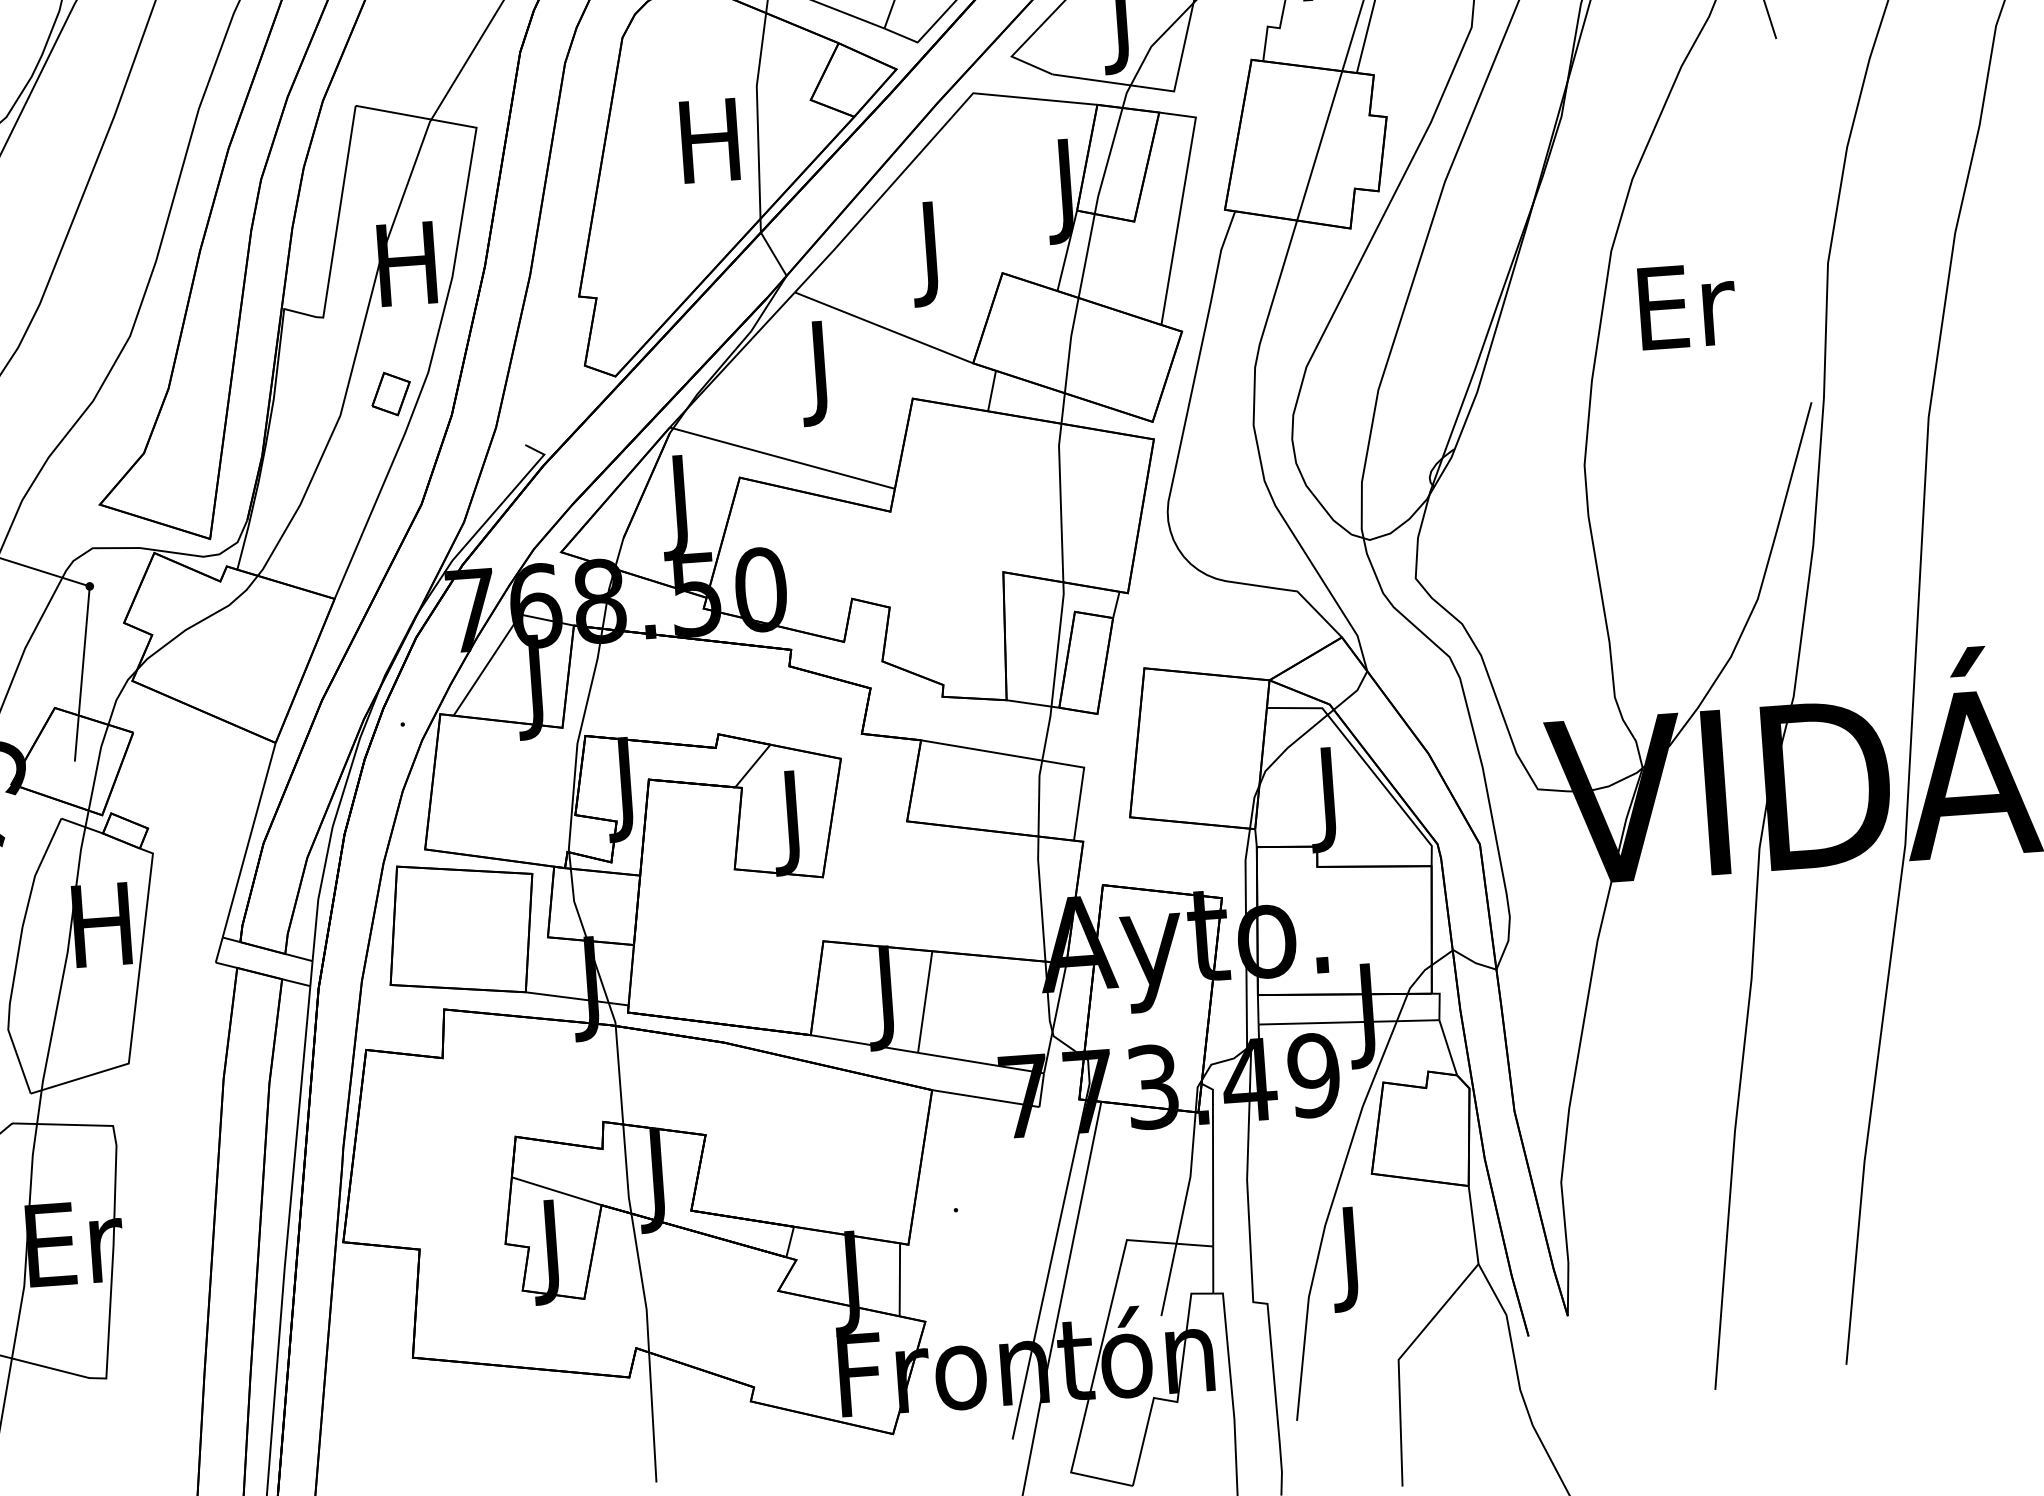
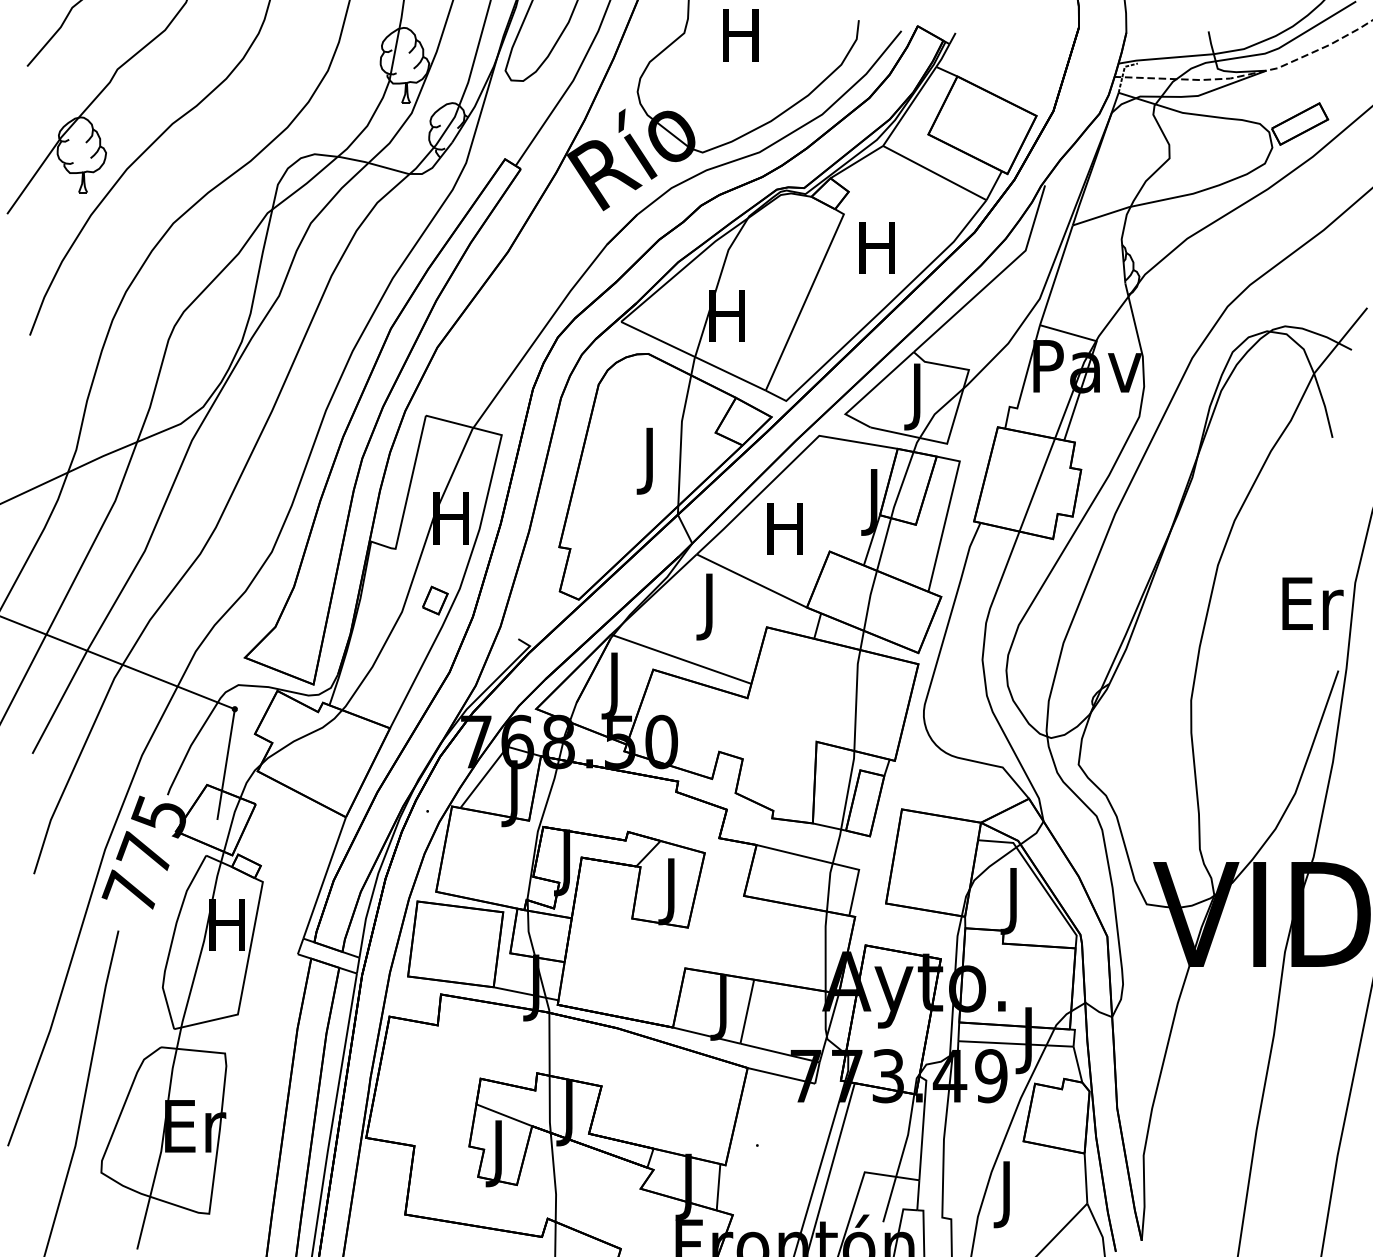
text: (710, 150) -> (649, 460), H -> J
text: (929, 253) -> (784, 535), J -> H
text: (1686, 305) -> (1312, 603), moved

